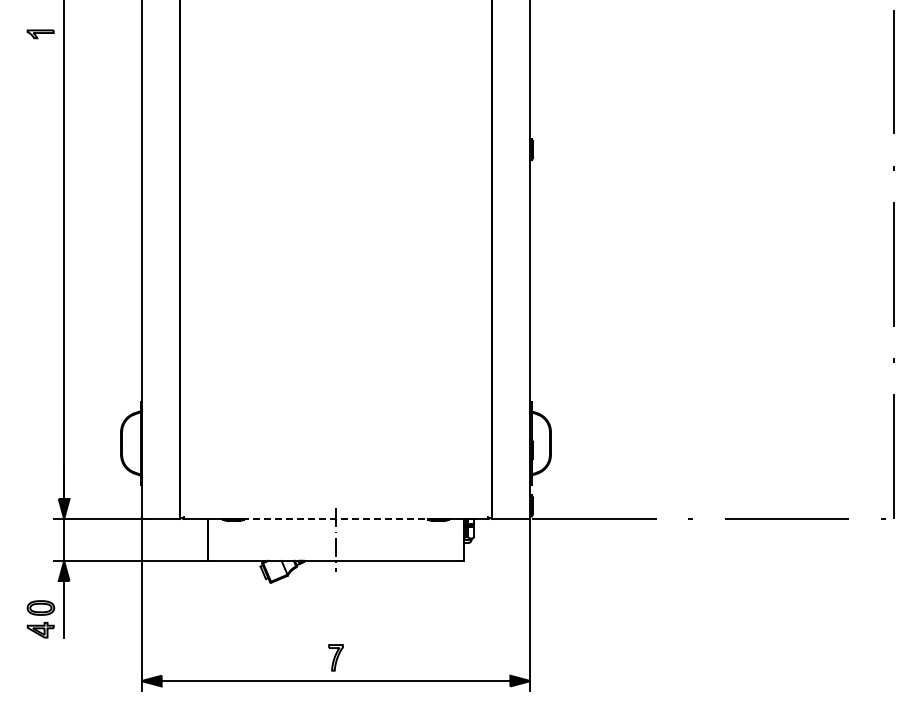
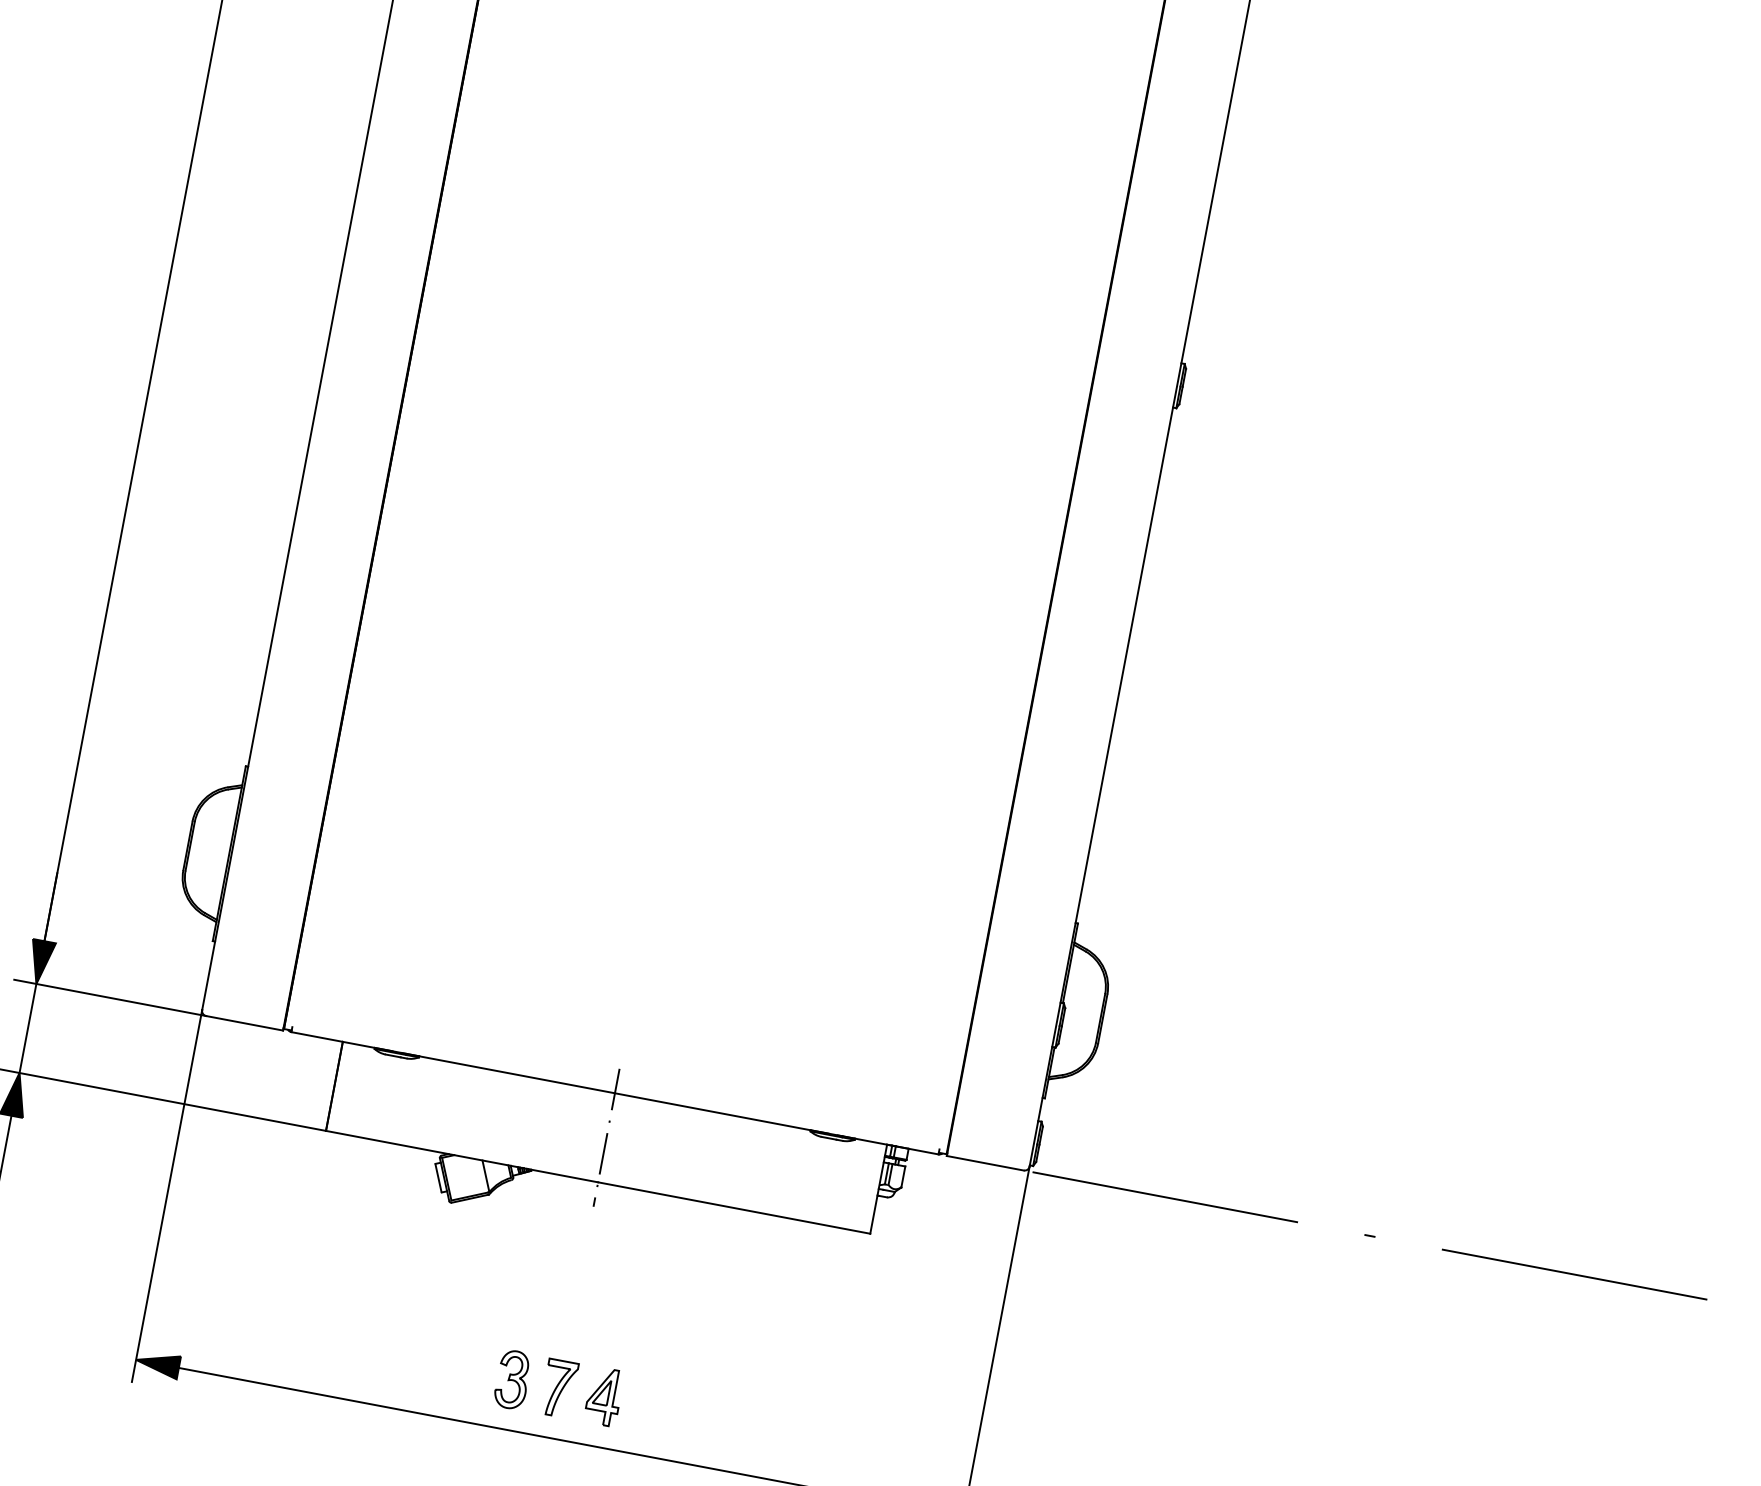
line: (335, 519) -> (613, 1093), dashed -> solid
part: (313, 657) -> (511, 1378), added
part: (357, 657) -> (604, 1396), added

